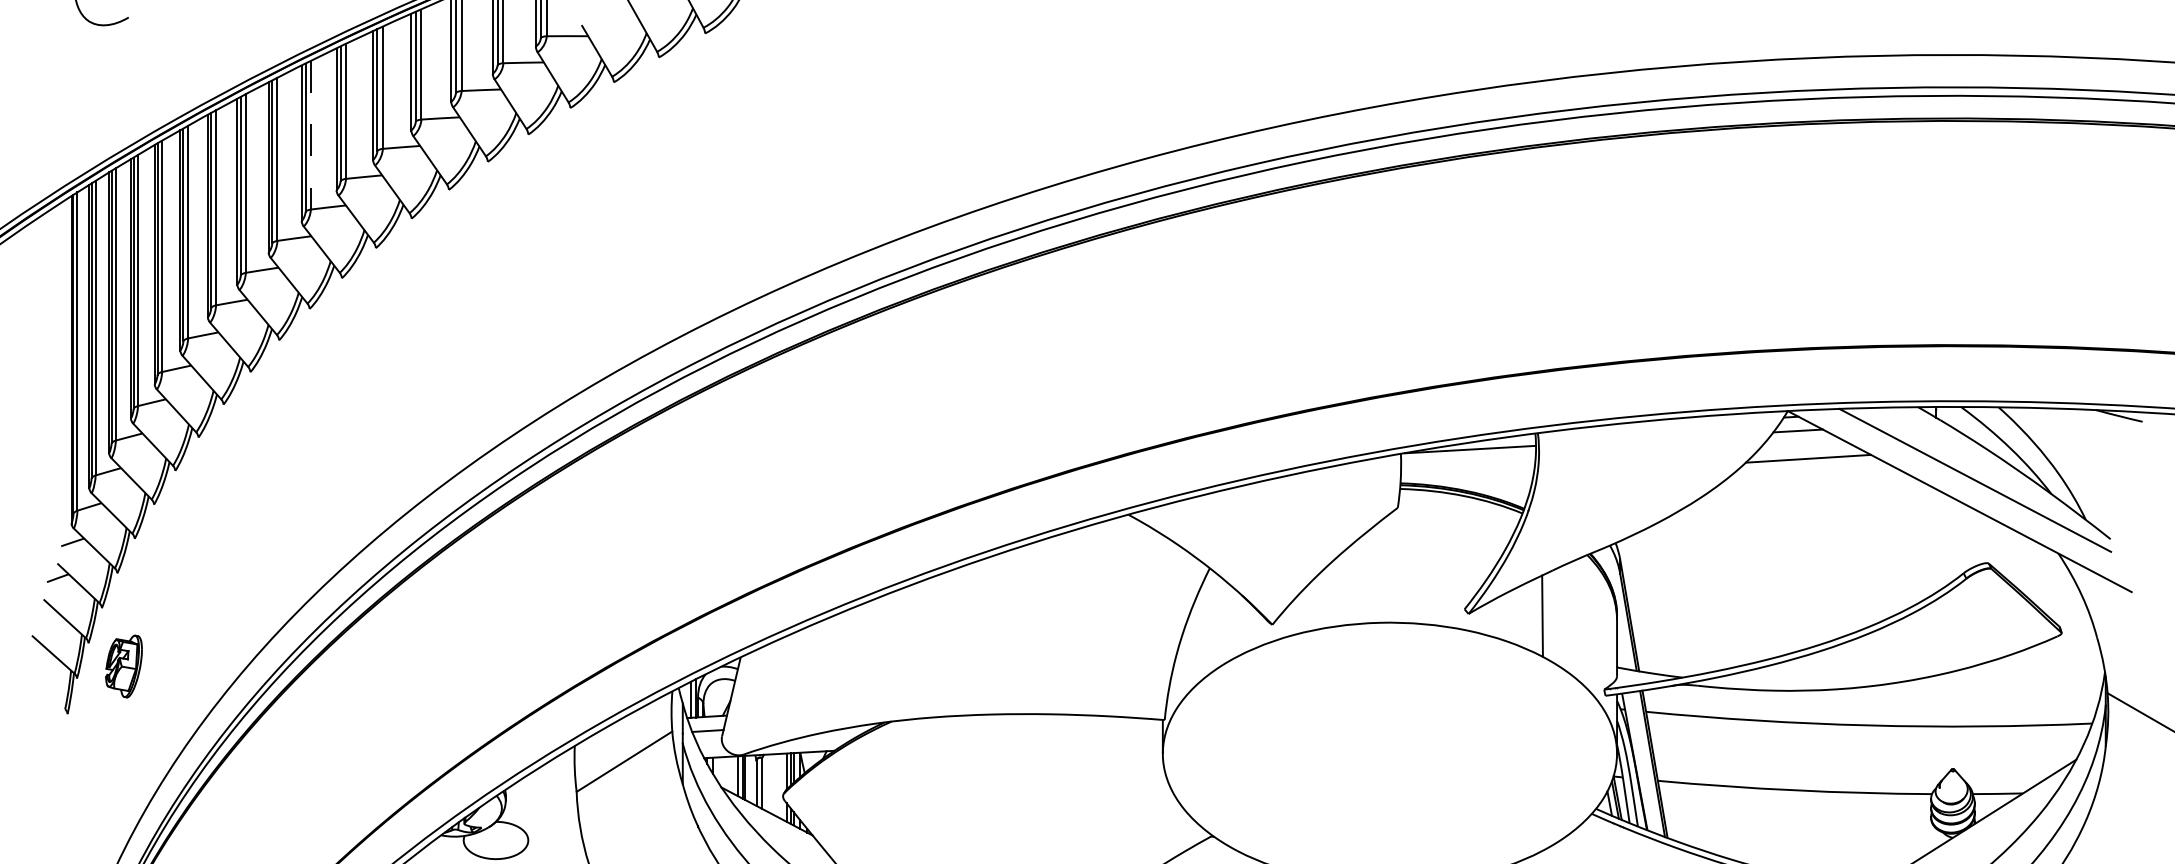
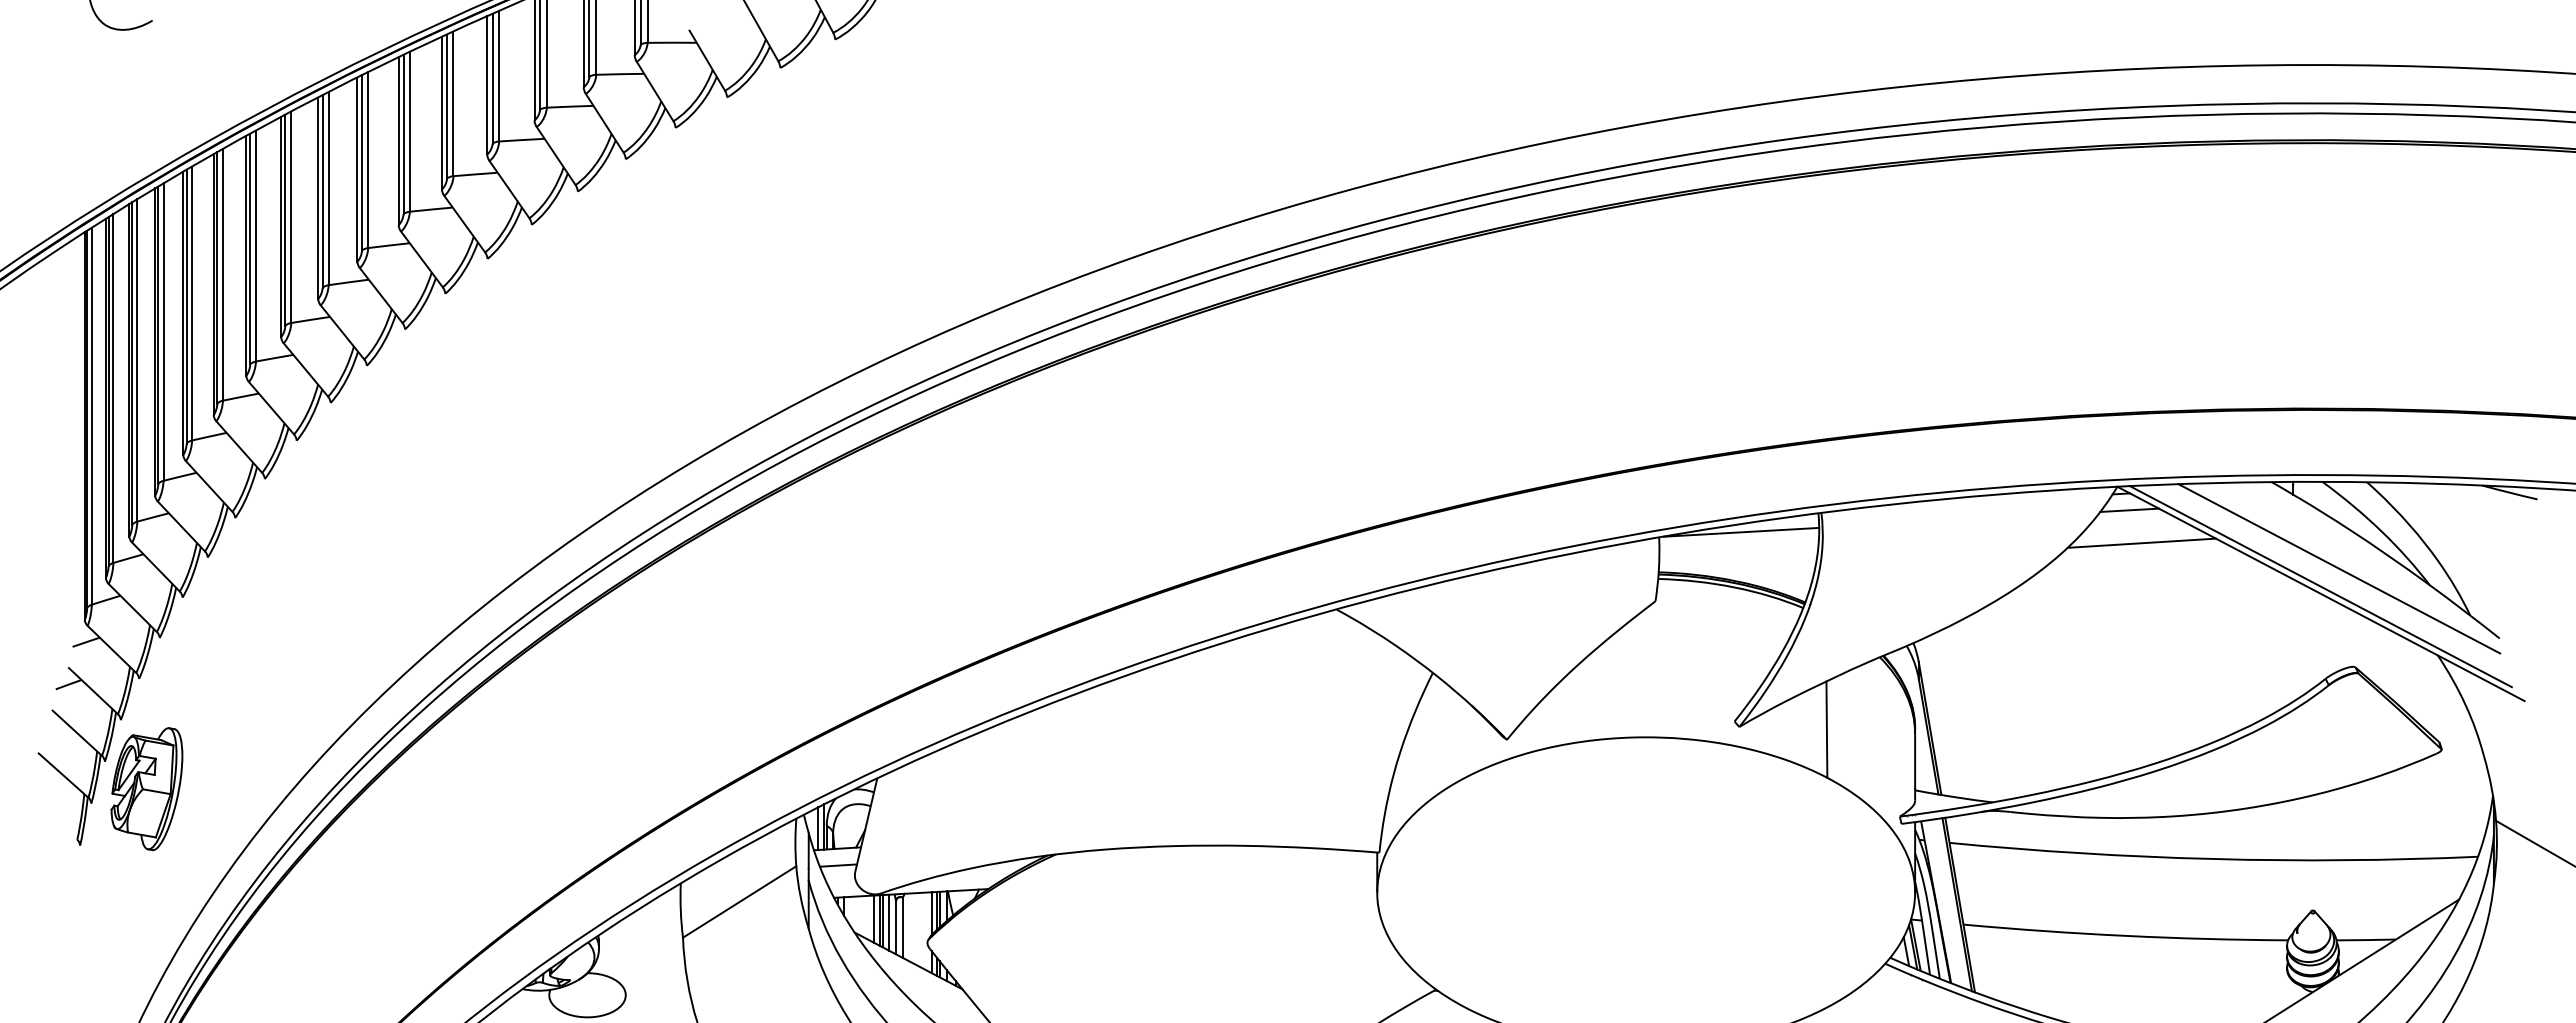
line: (311, 135) -> (368, 160), dashed -> solid
line: (1959, 495) -> (2320, 586), added
part: (123, 666) -> (146, 789), size x1.67
line: (751, 779) -> (889, 922), added

